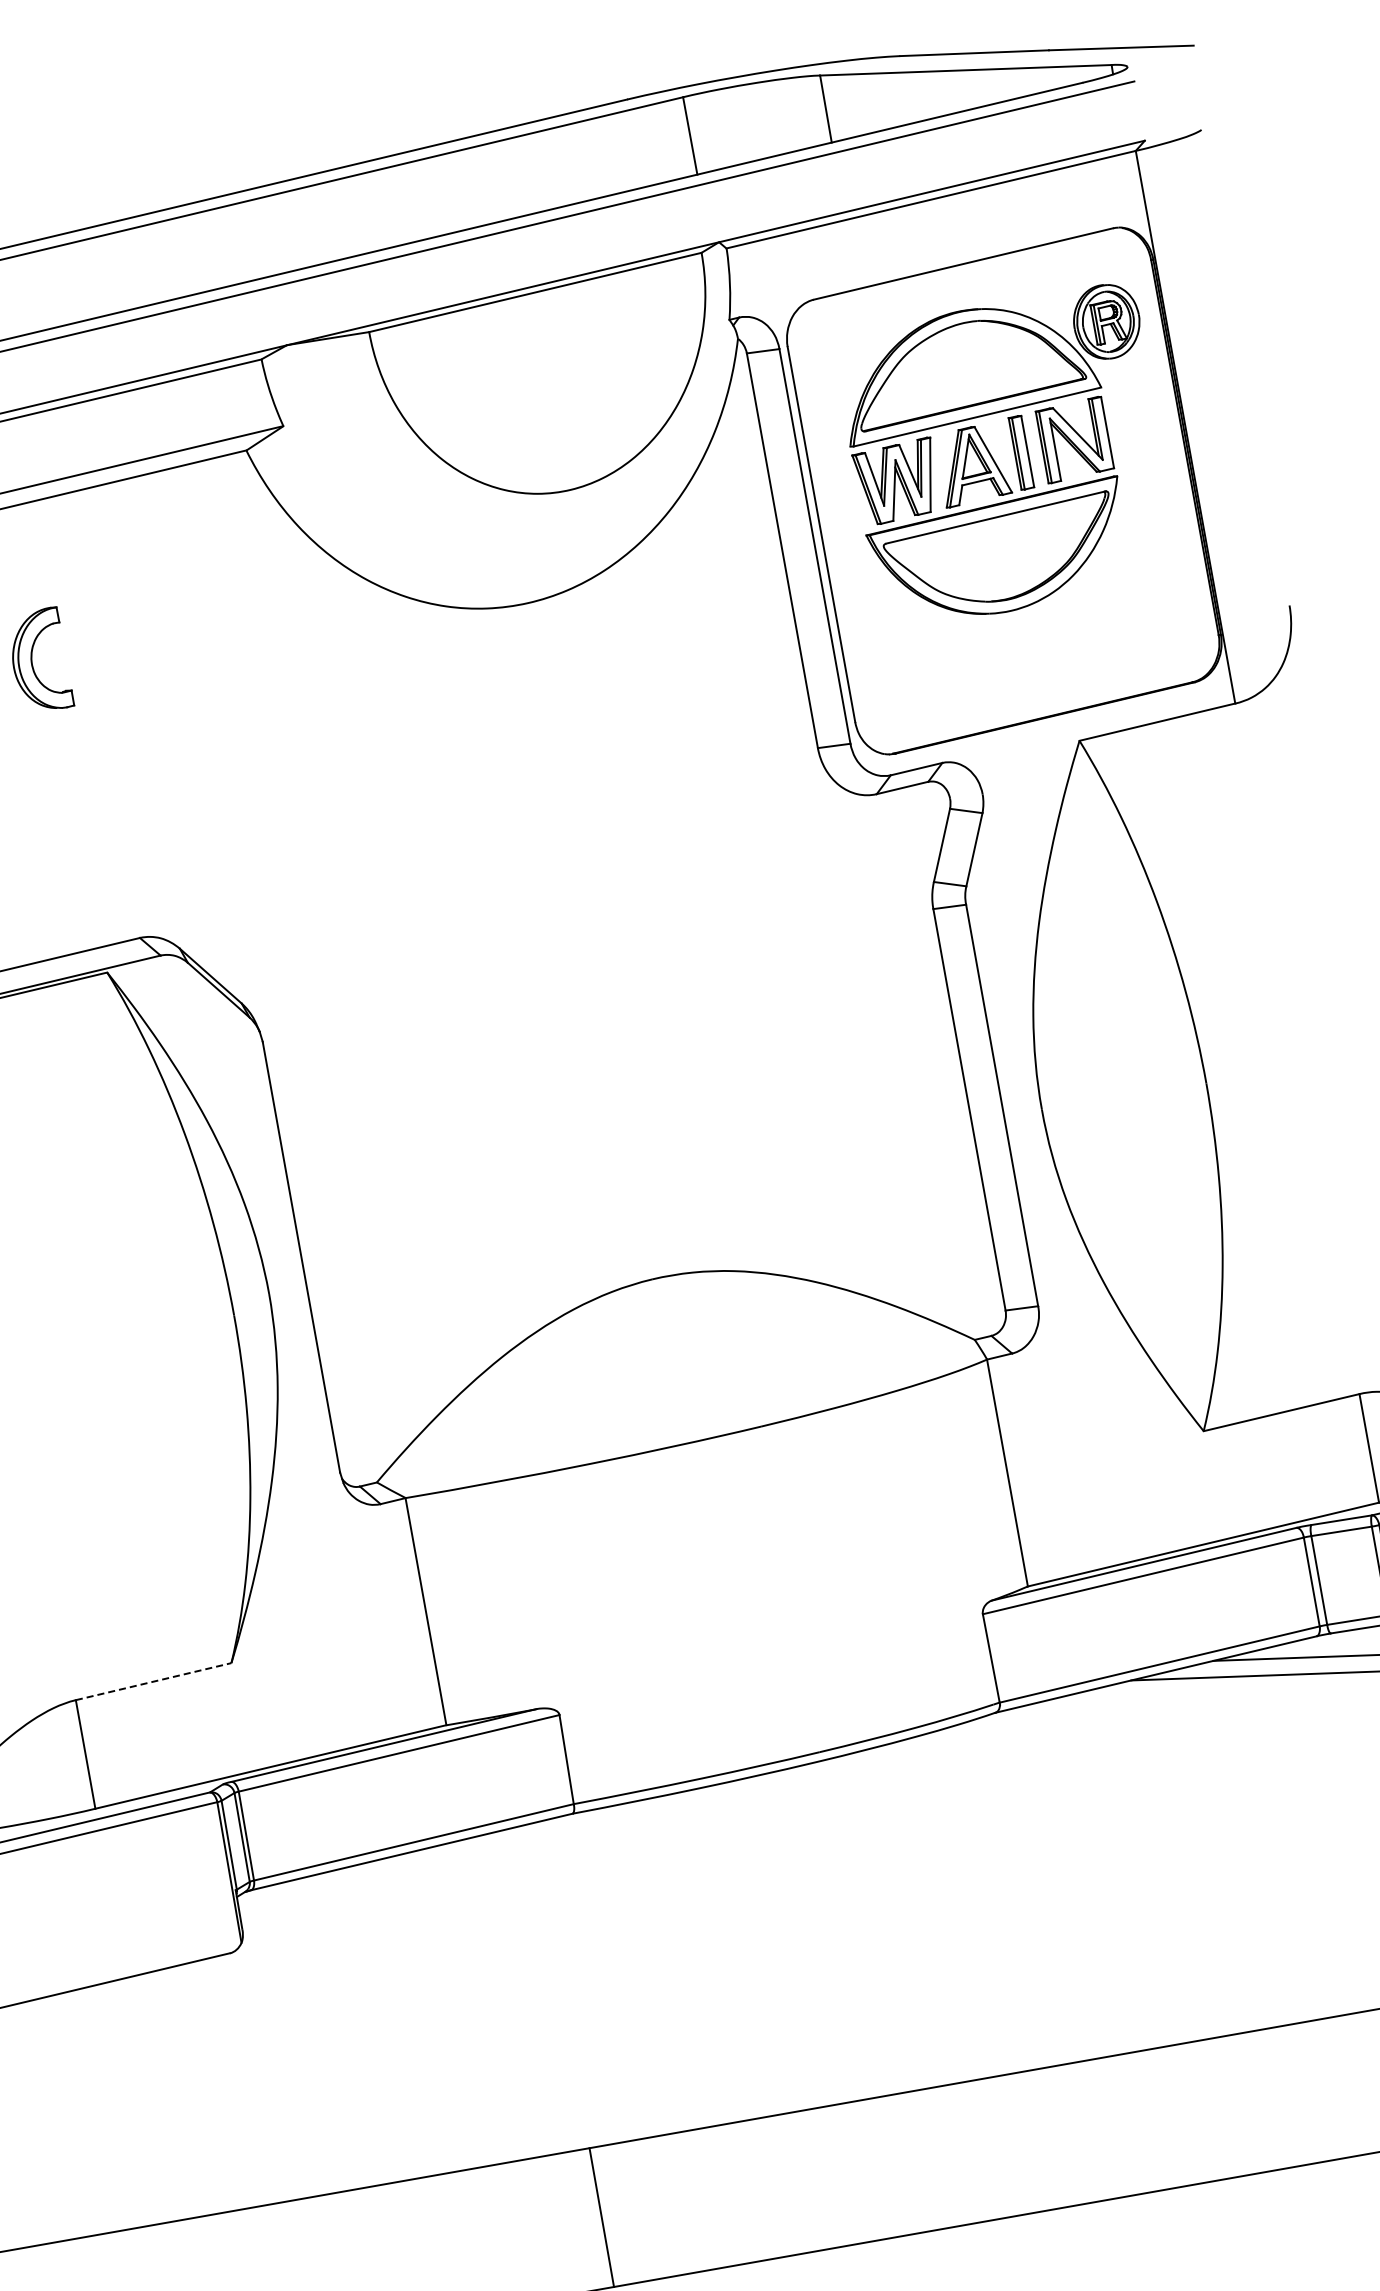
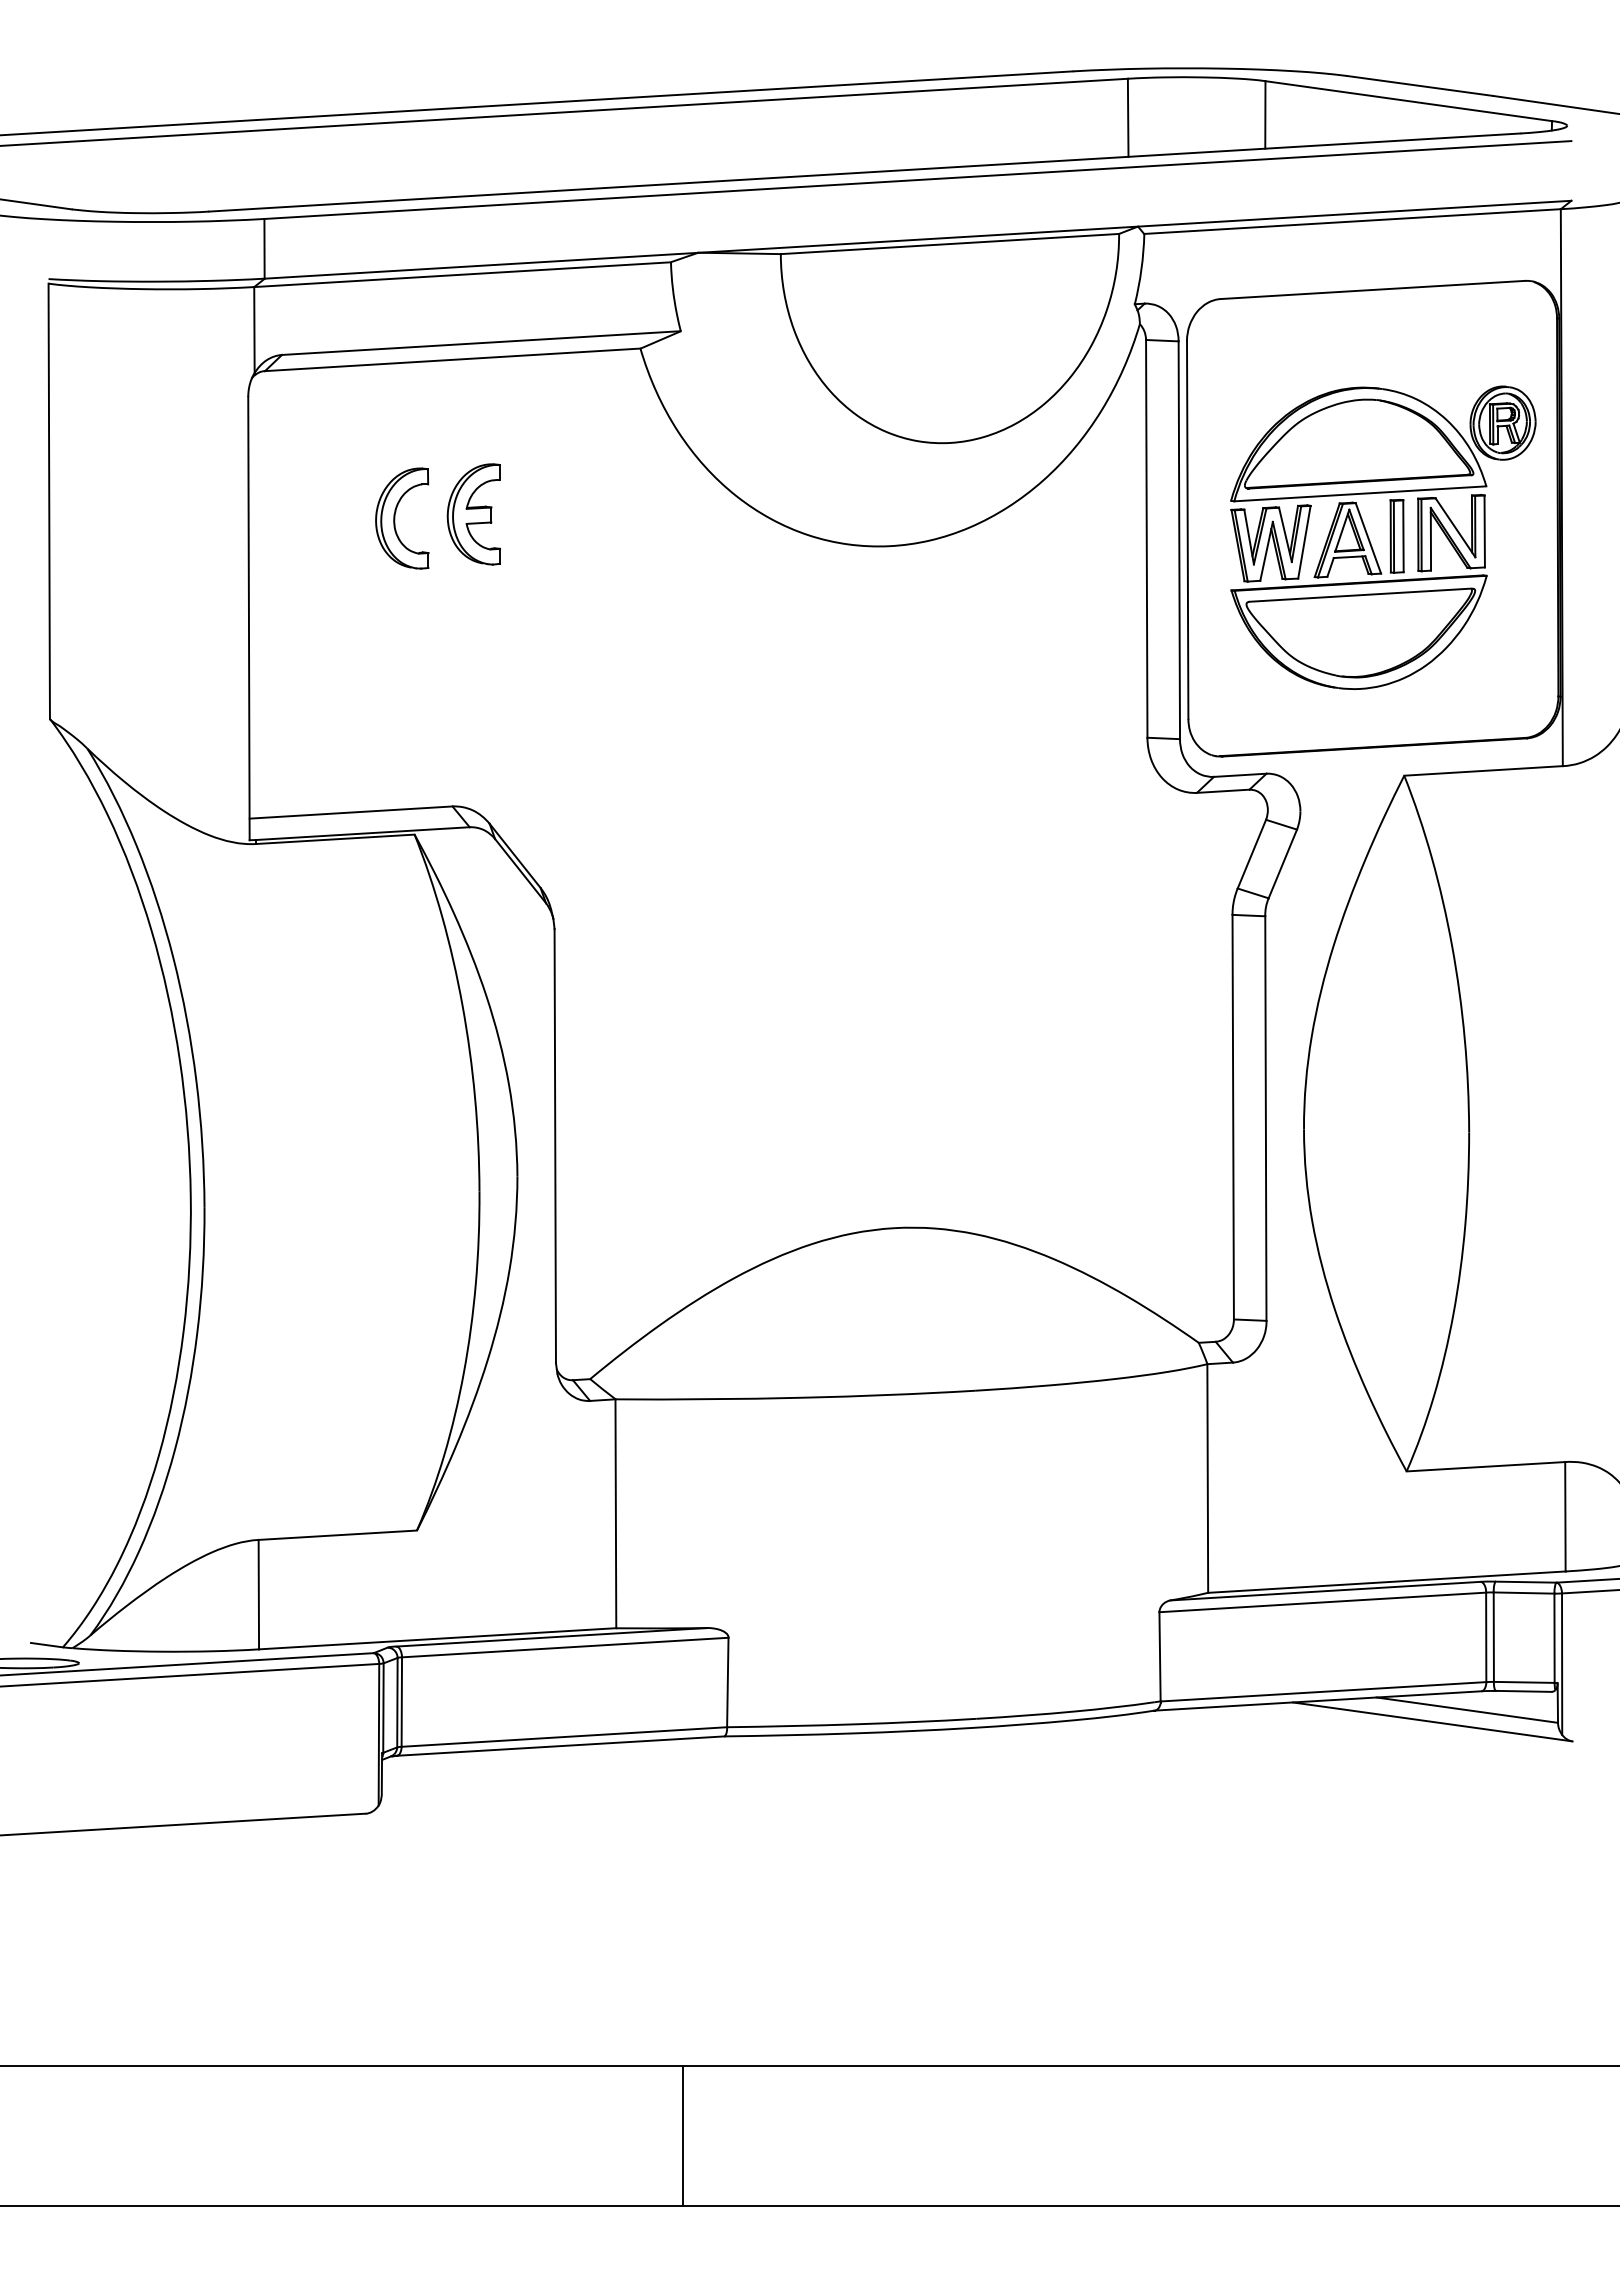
part: (1008, 456) -> (1383, 537), moved
part: (109, 644) -> (473, 514), added
line: (154, 1681) -> (338, 1535), dashed -> solid

